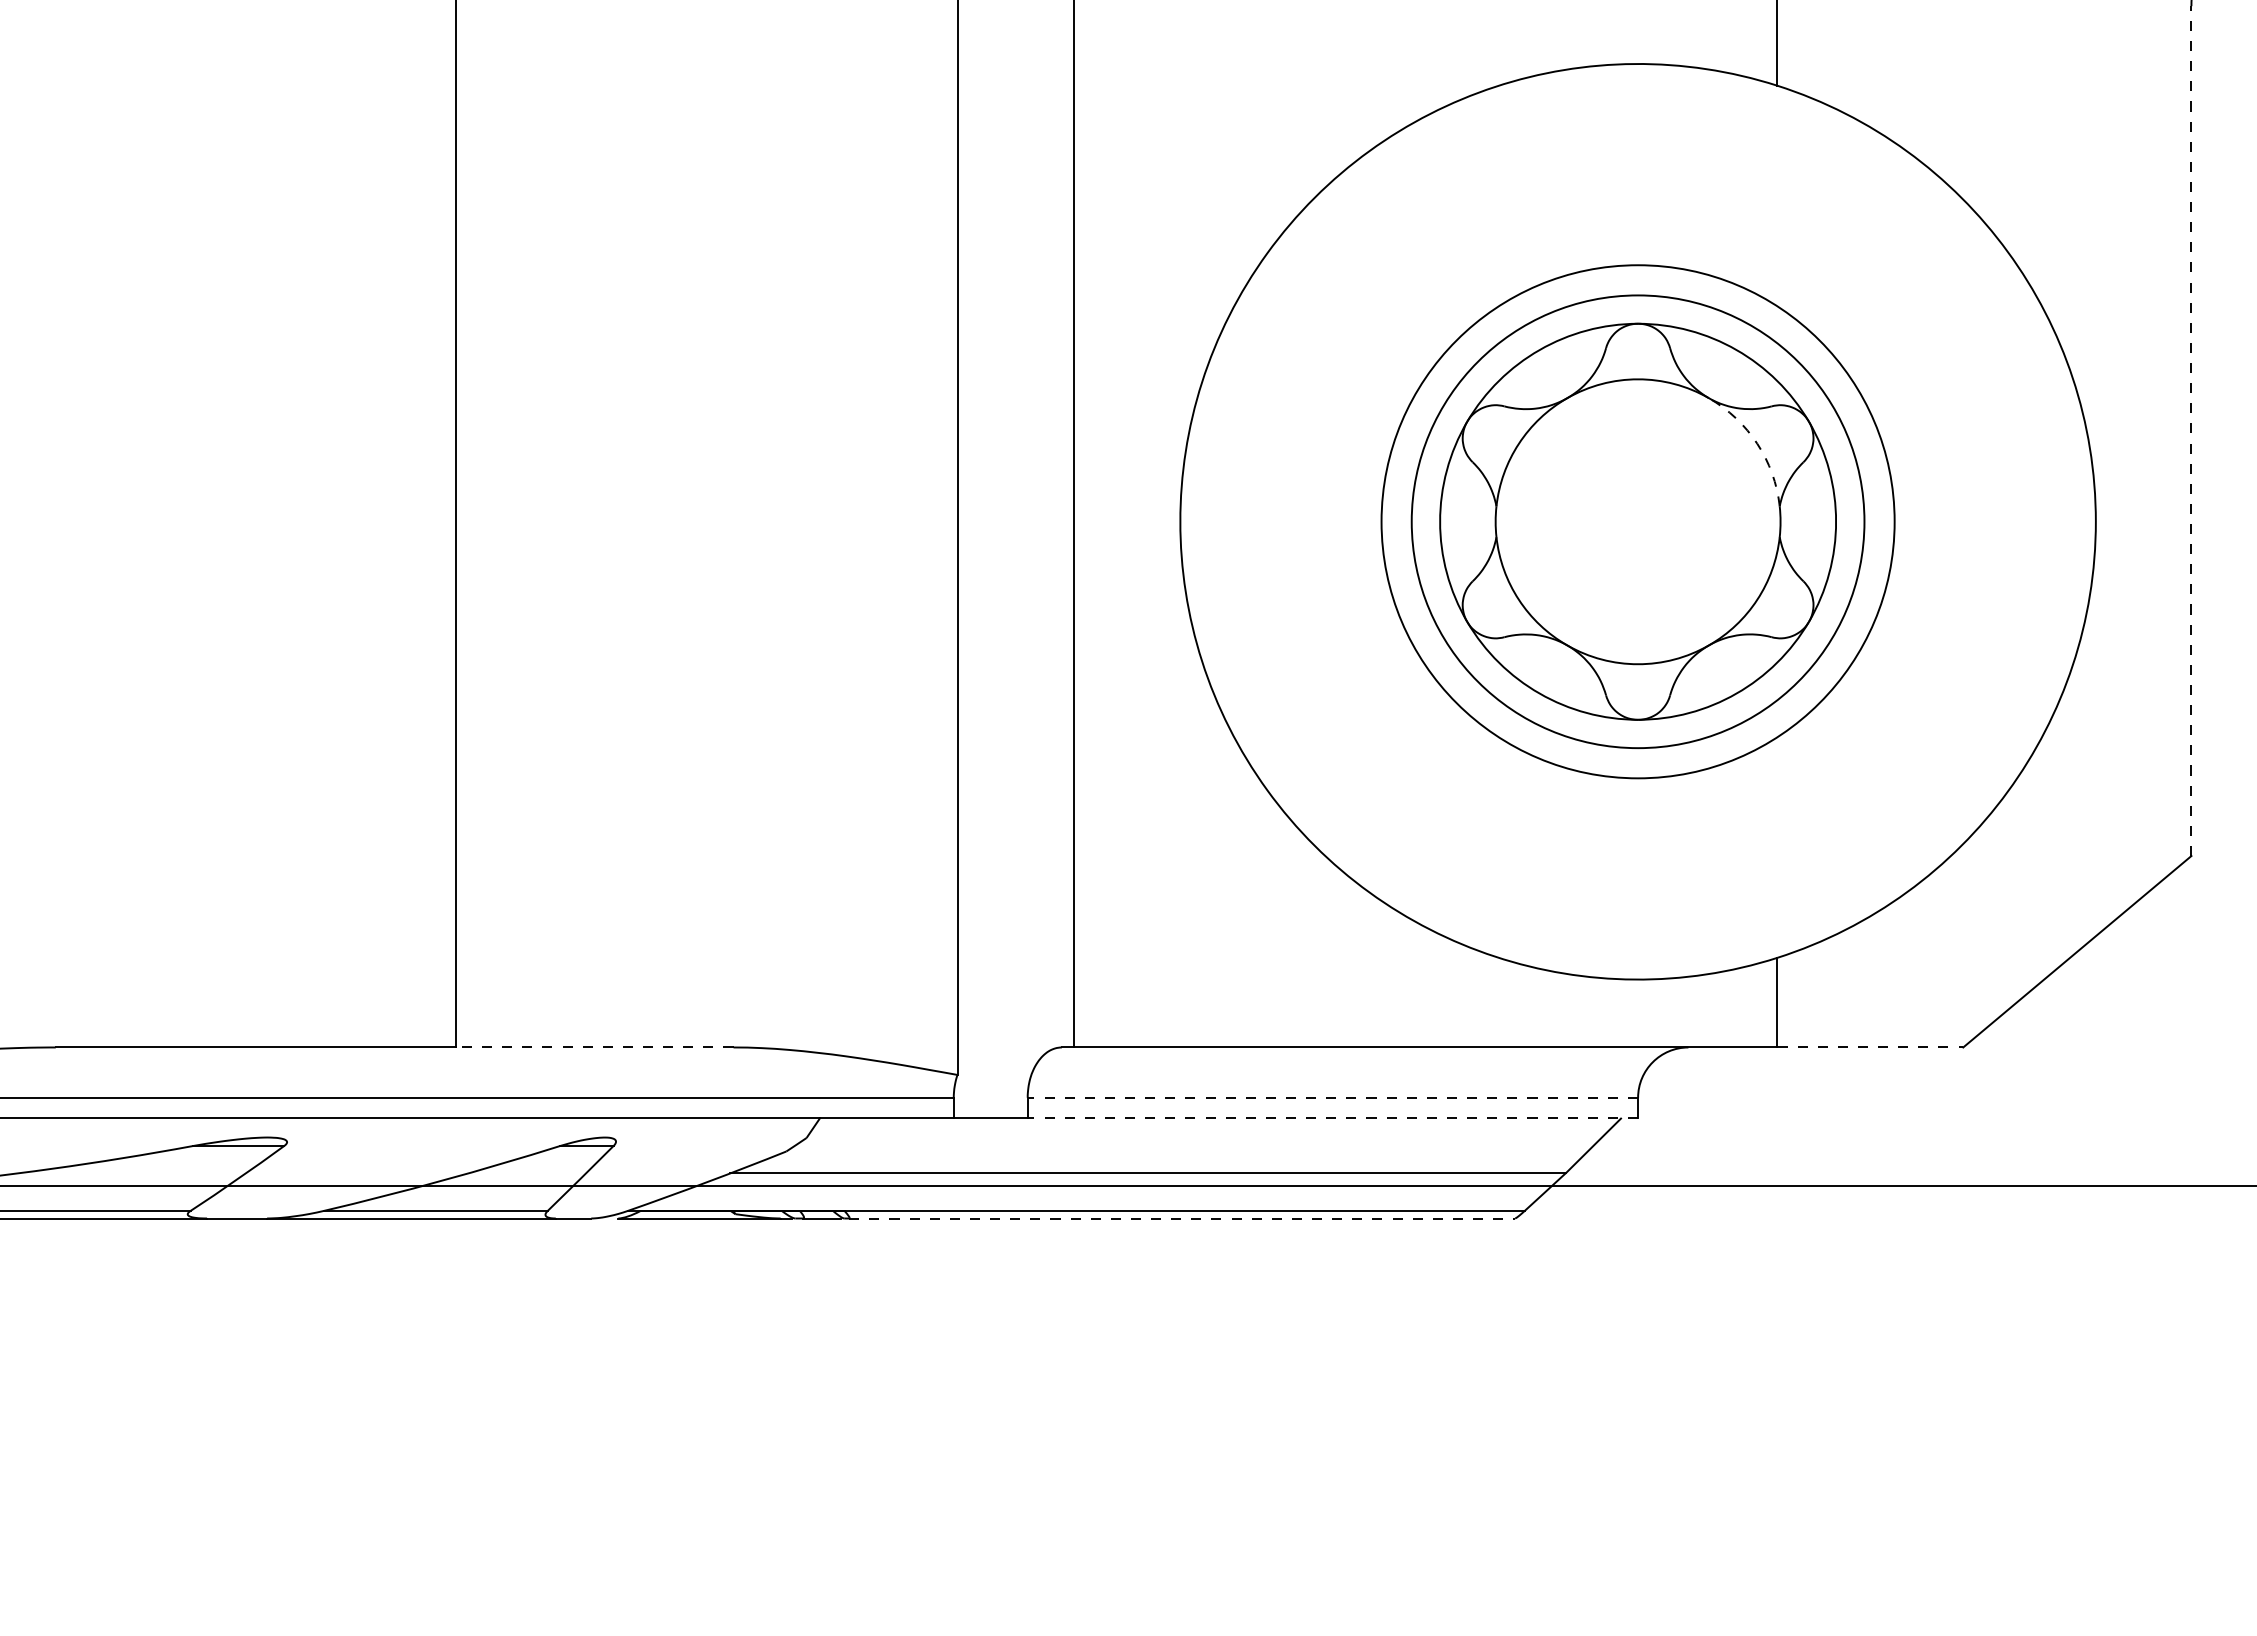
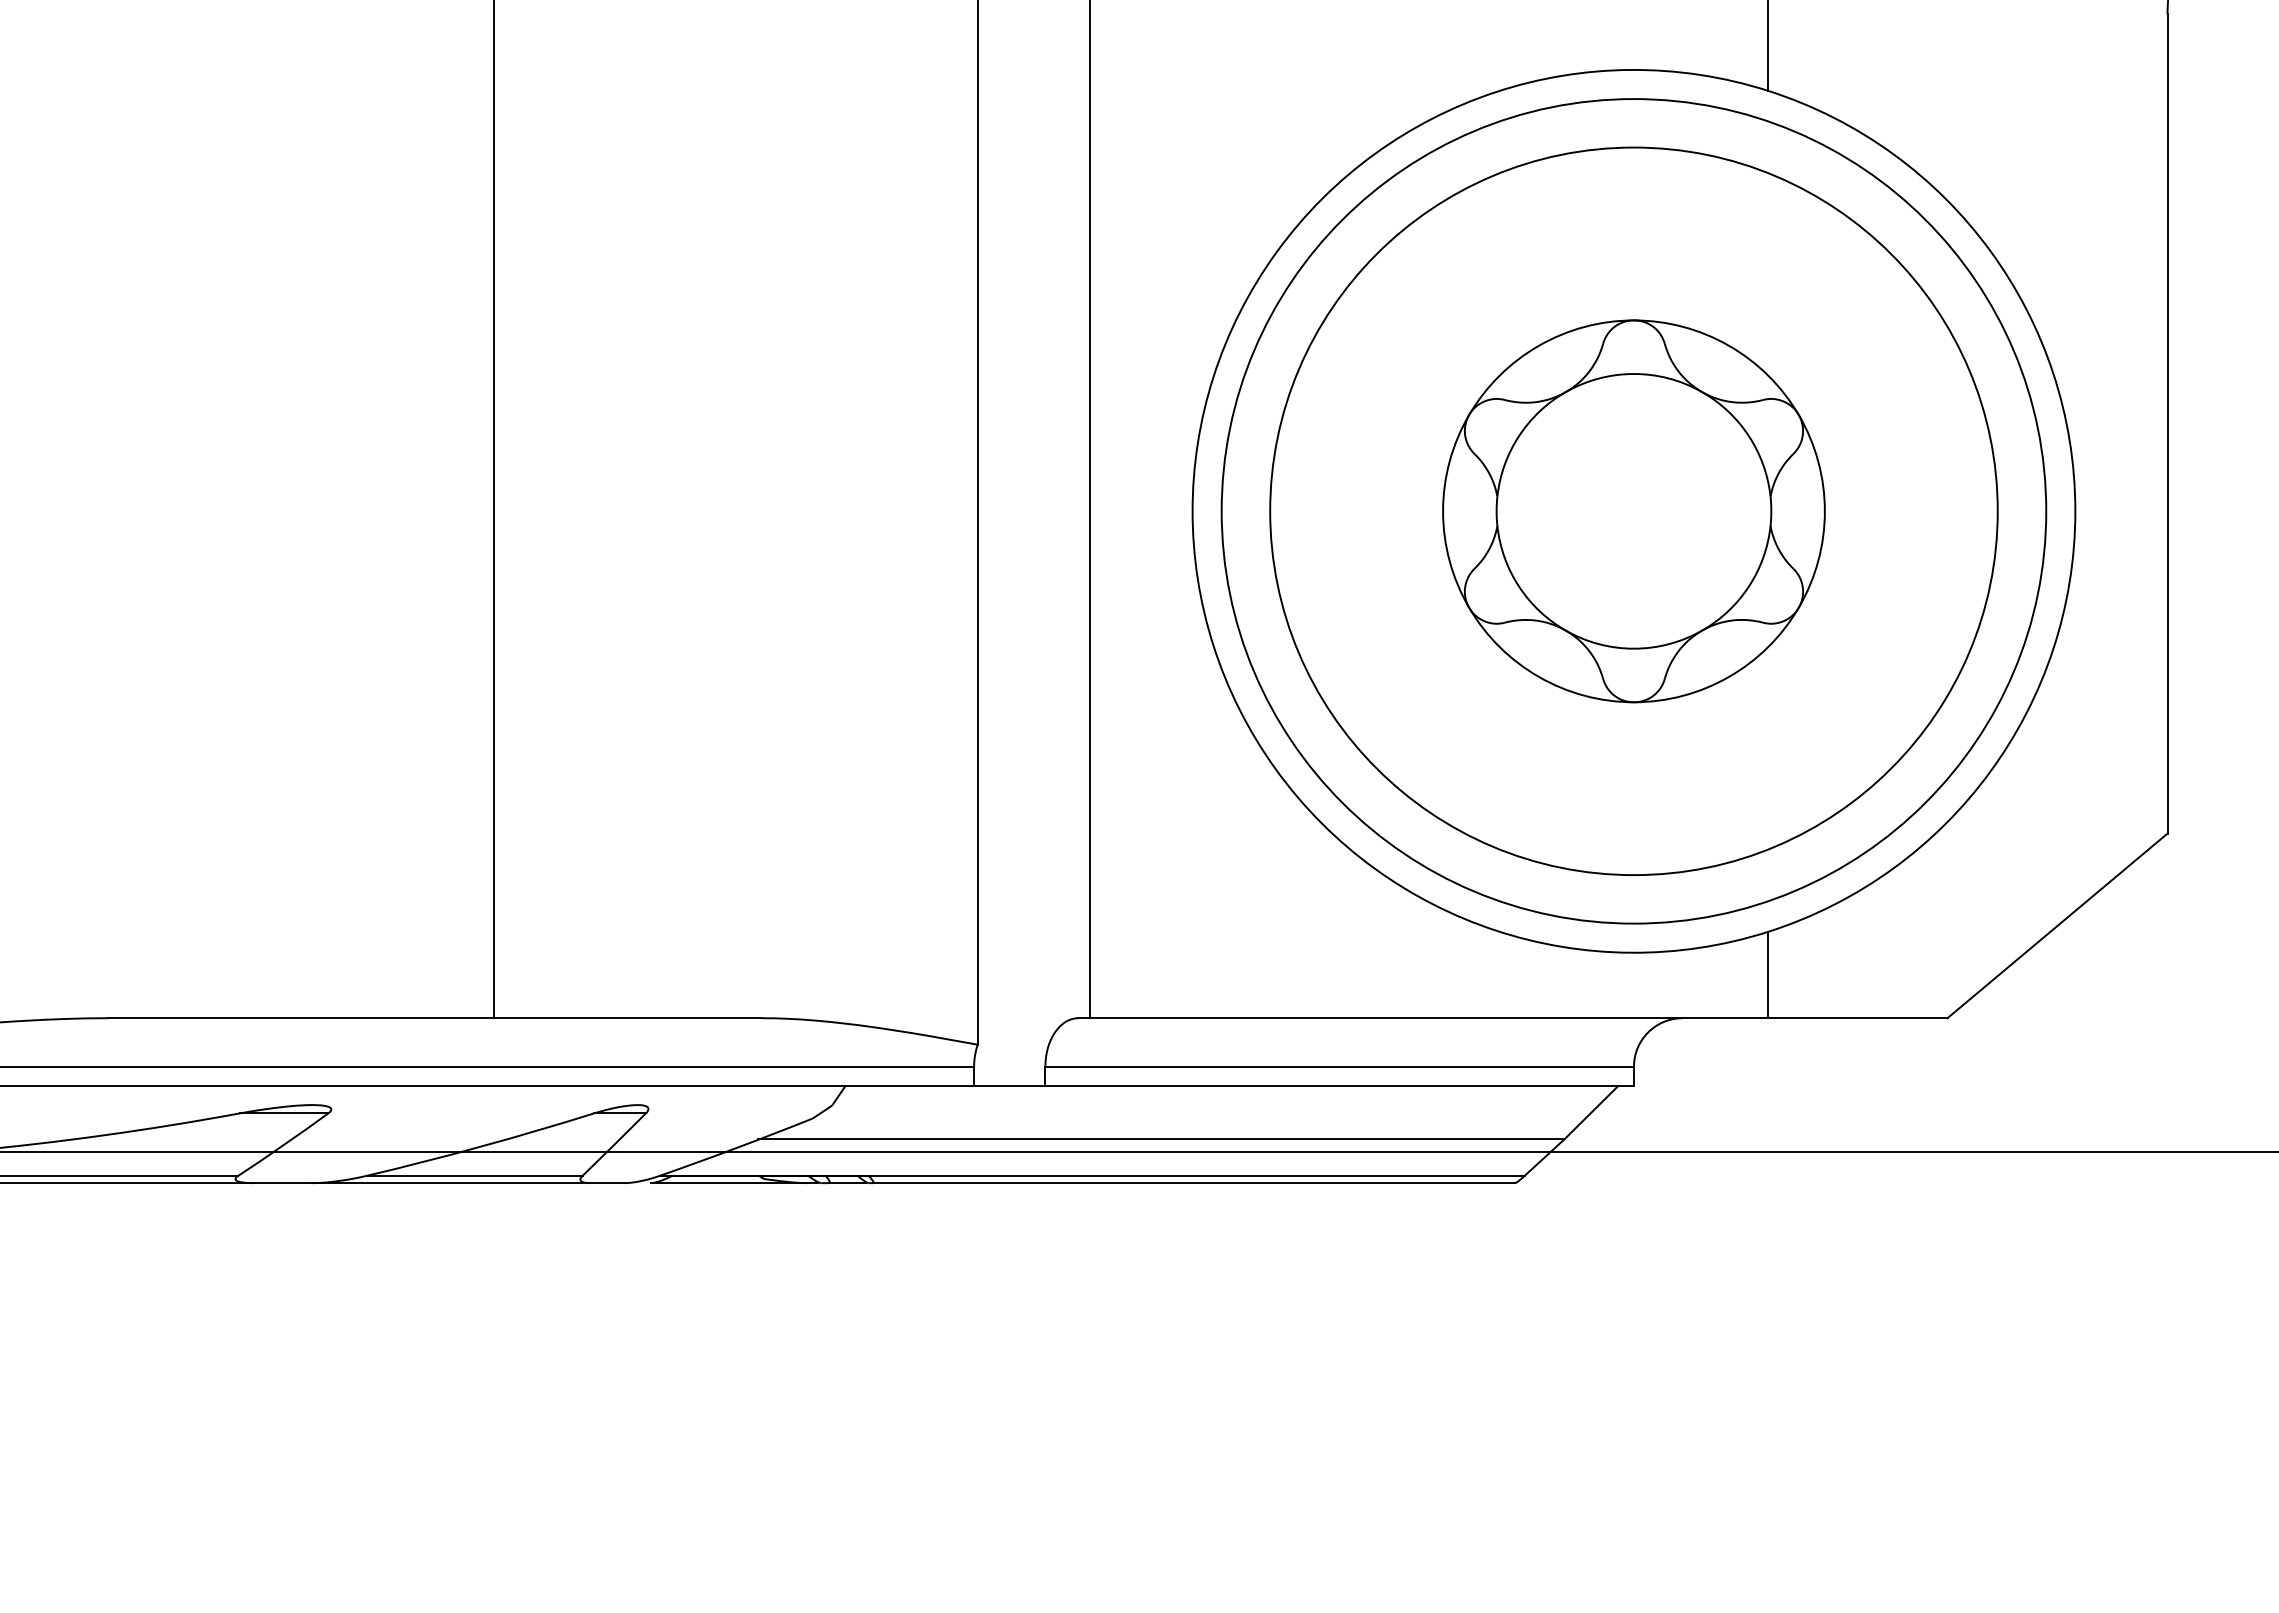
line: (2191, 430) -> (2167, 423), dashed -> solid
arc: (1756, 444) -> (1748, 436), dashed -> solid
circle: (1637, 521) -> (1633, 511), size x1.67
circle: (1637, 521) -> (1633, 511), size x1.67
line: (595, 1047) -> (628, 1018), dashed -> solid
line: (1869, 1047) -> (1857, 1018), dashed -> solid
line: (1332, 1097) -> (1339, 1066), dashed -> solid
line: (1332, 1118) -> (1339, 1086), dashed -> solid
line: (1182, 1218) -> (1194, 1183), dashed -> solid

